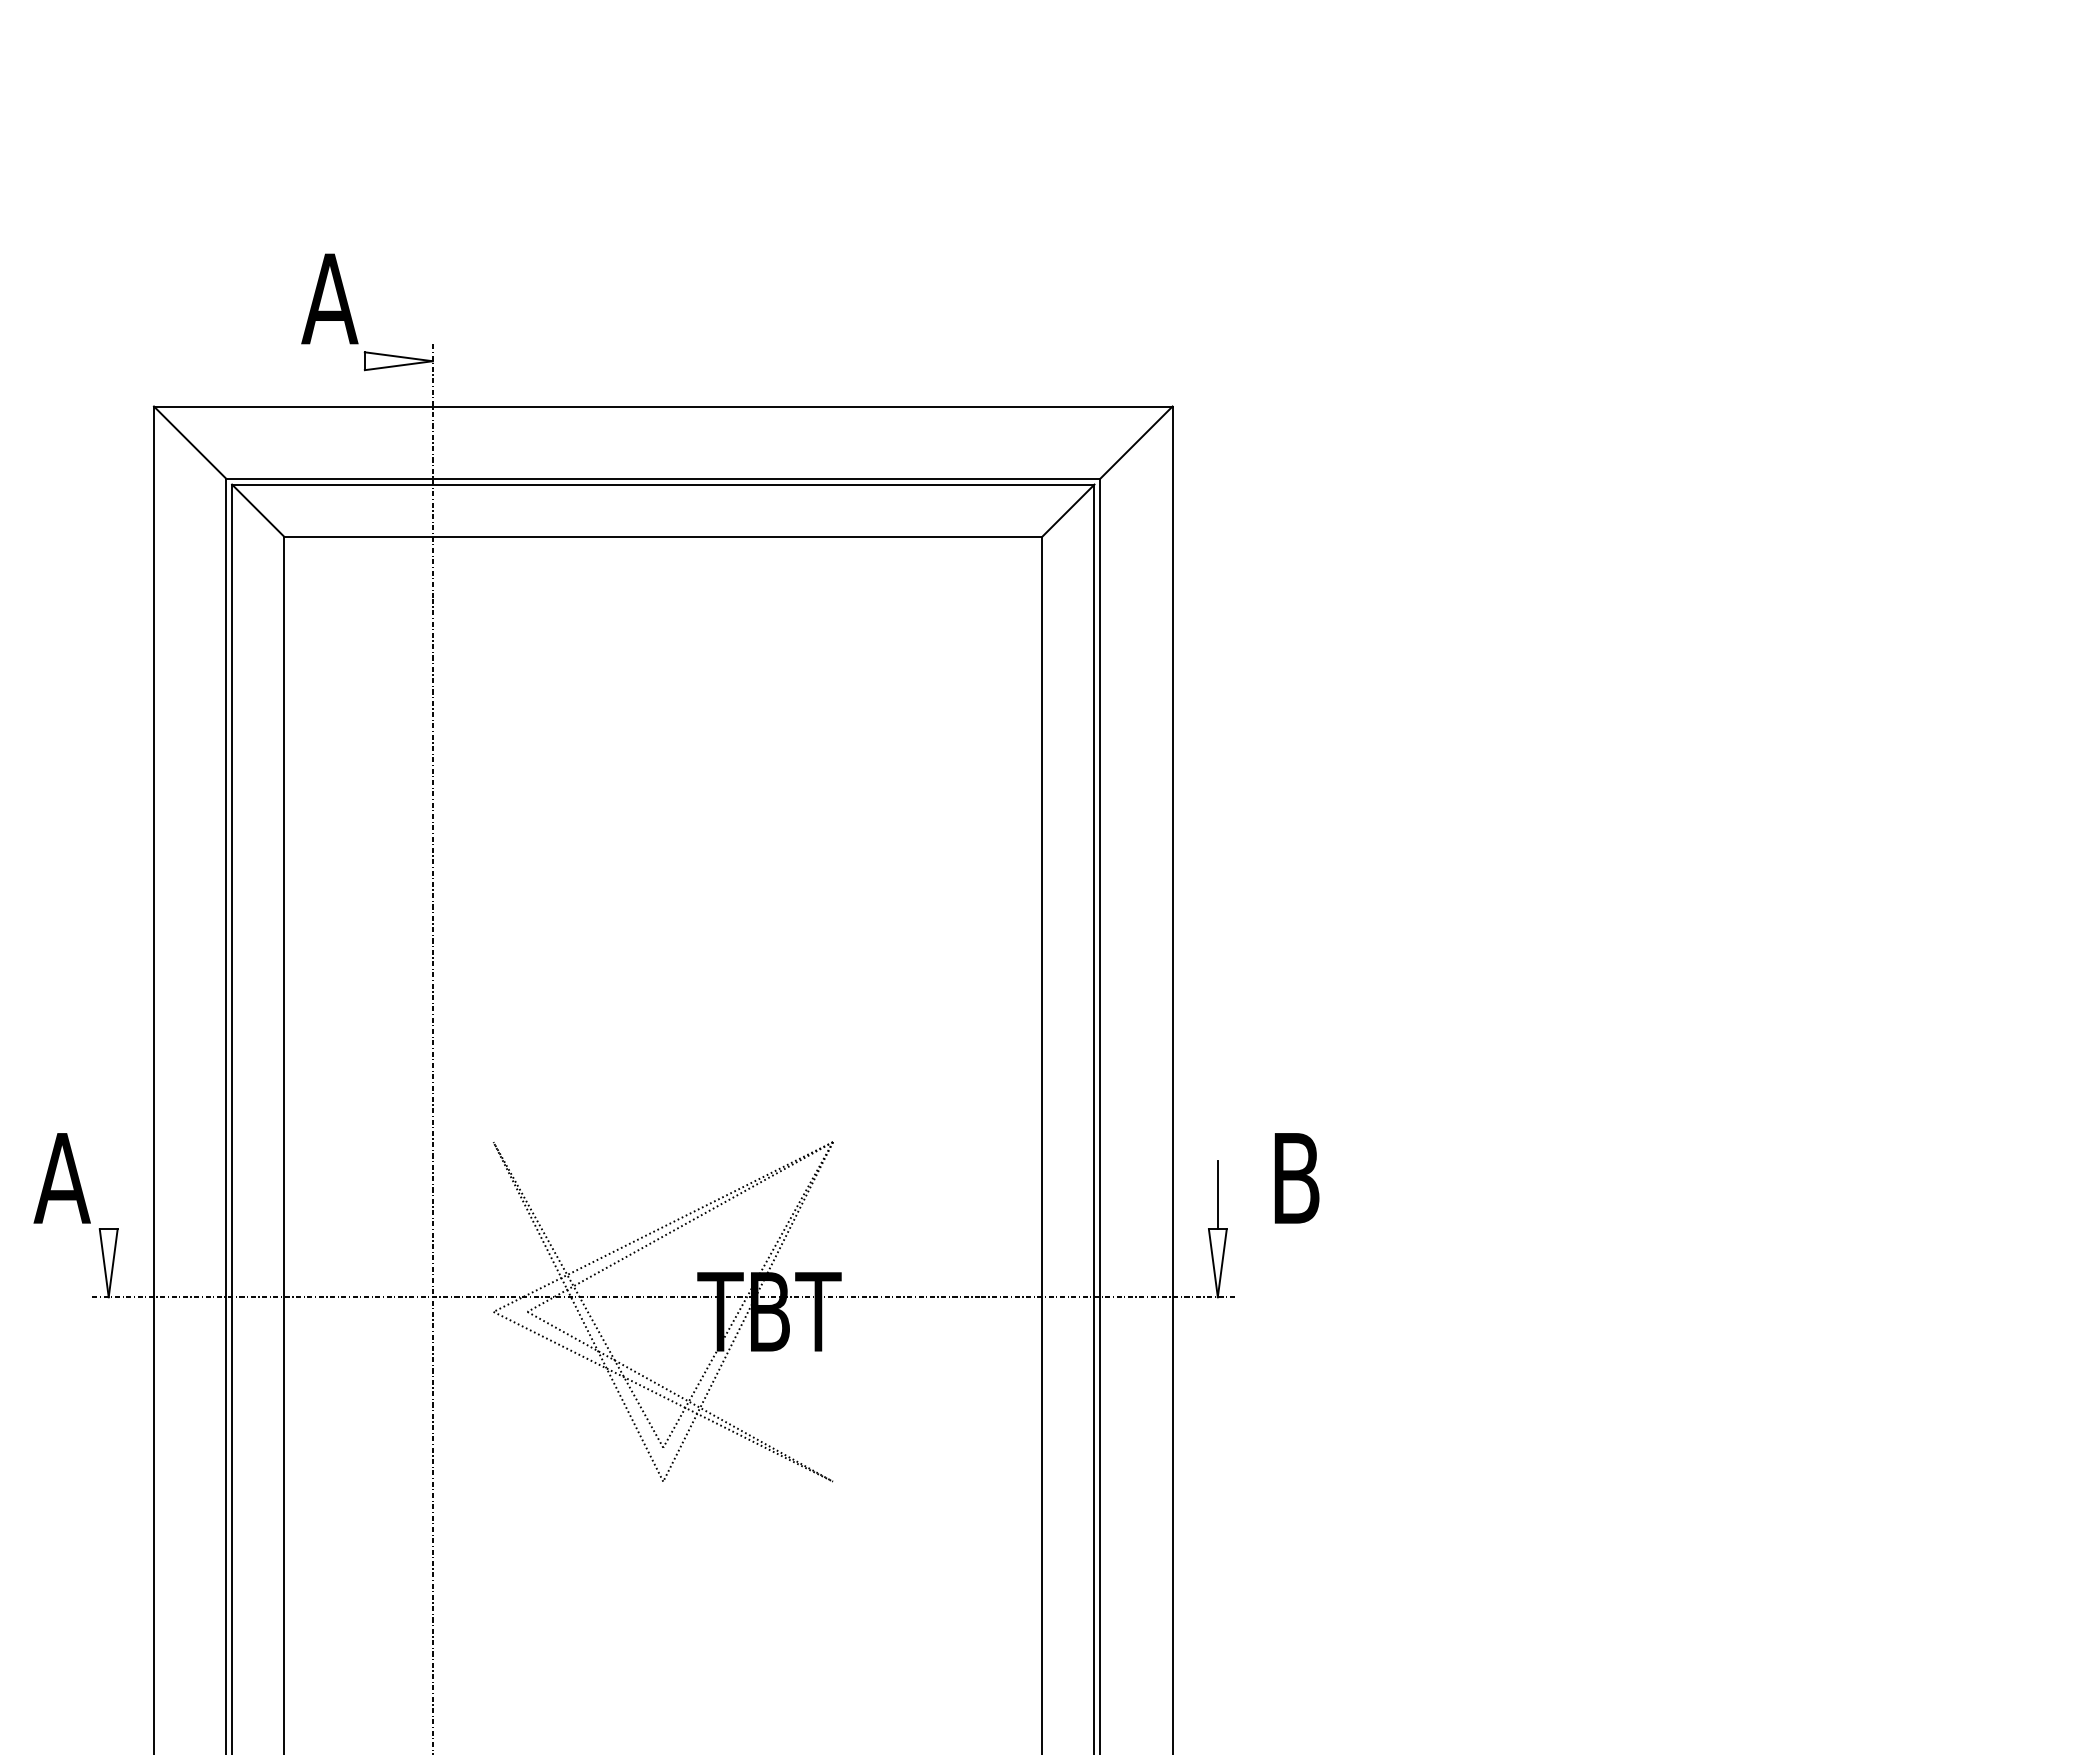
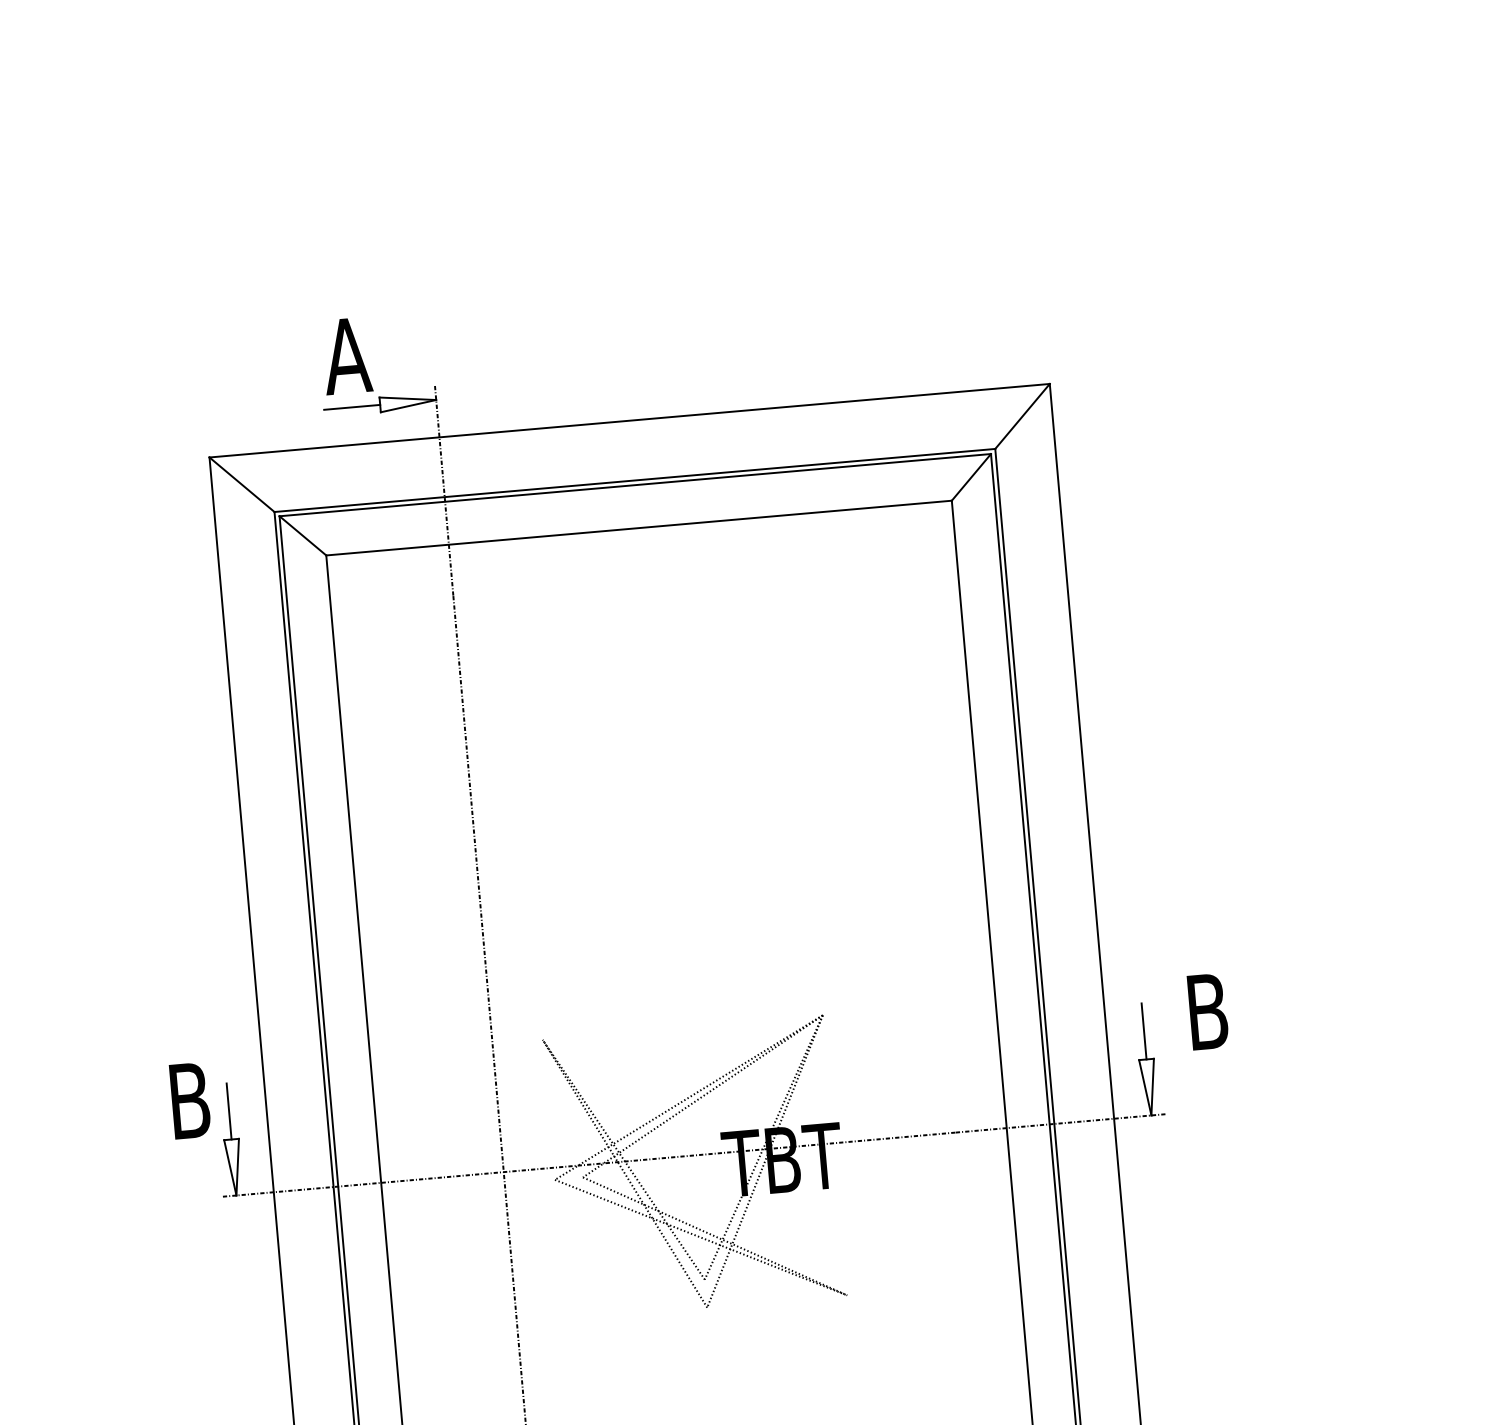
line: (330, 361) -> (351, 407), added
text: (61, 1178) -> (188, 1101), A -> B
line: (108, 1195) -> (228, 1111), added

